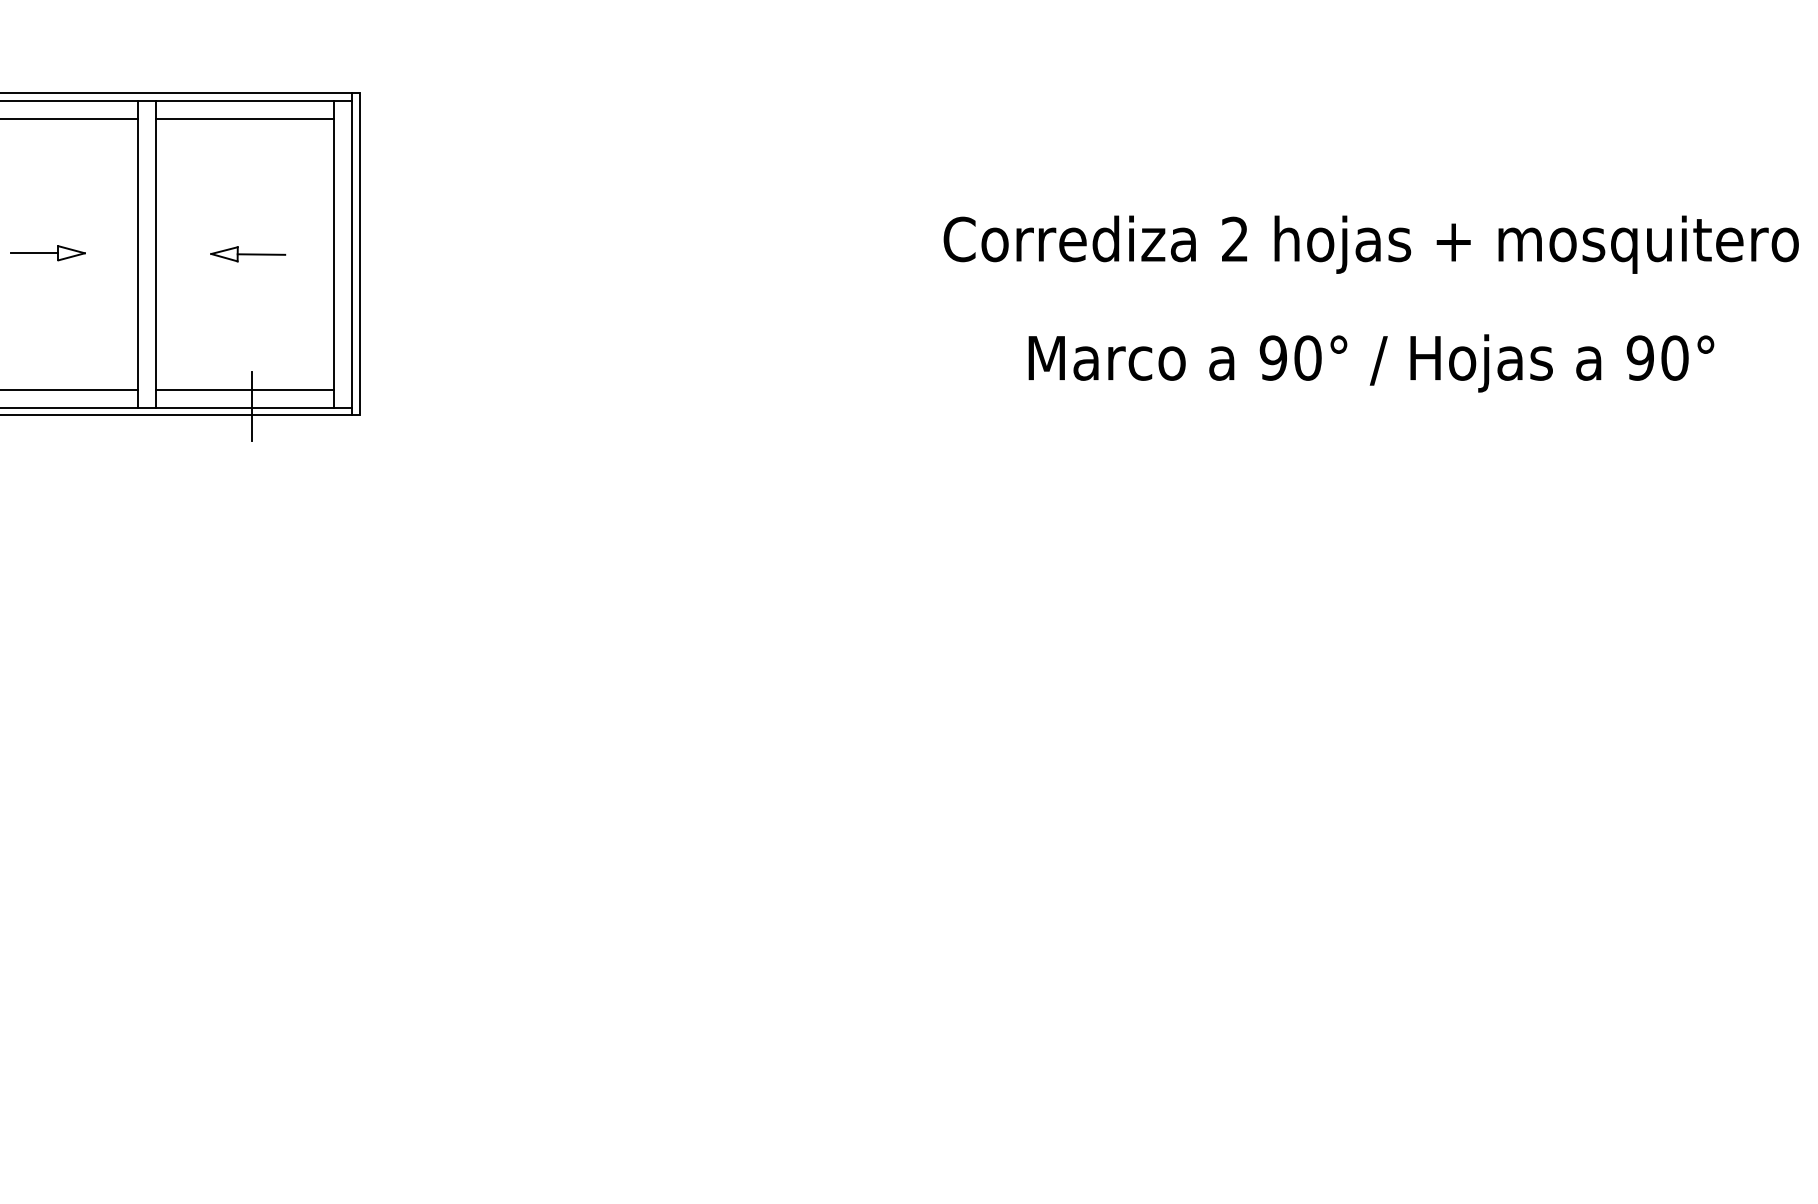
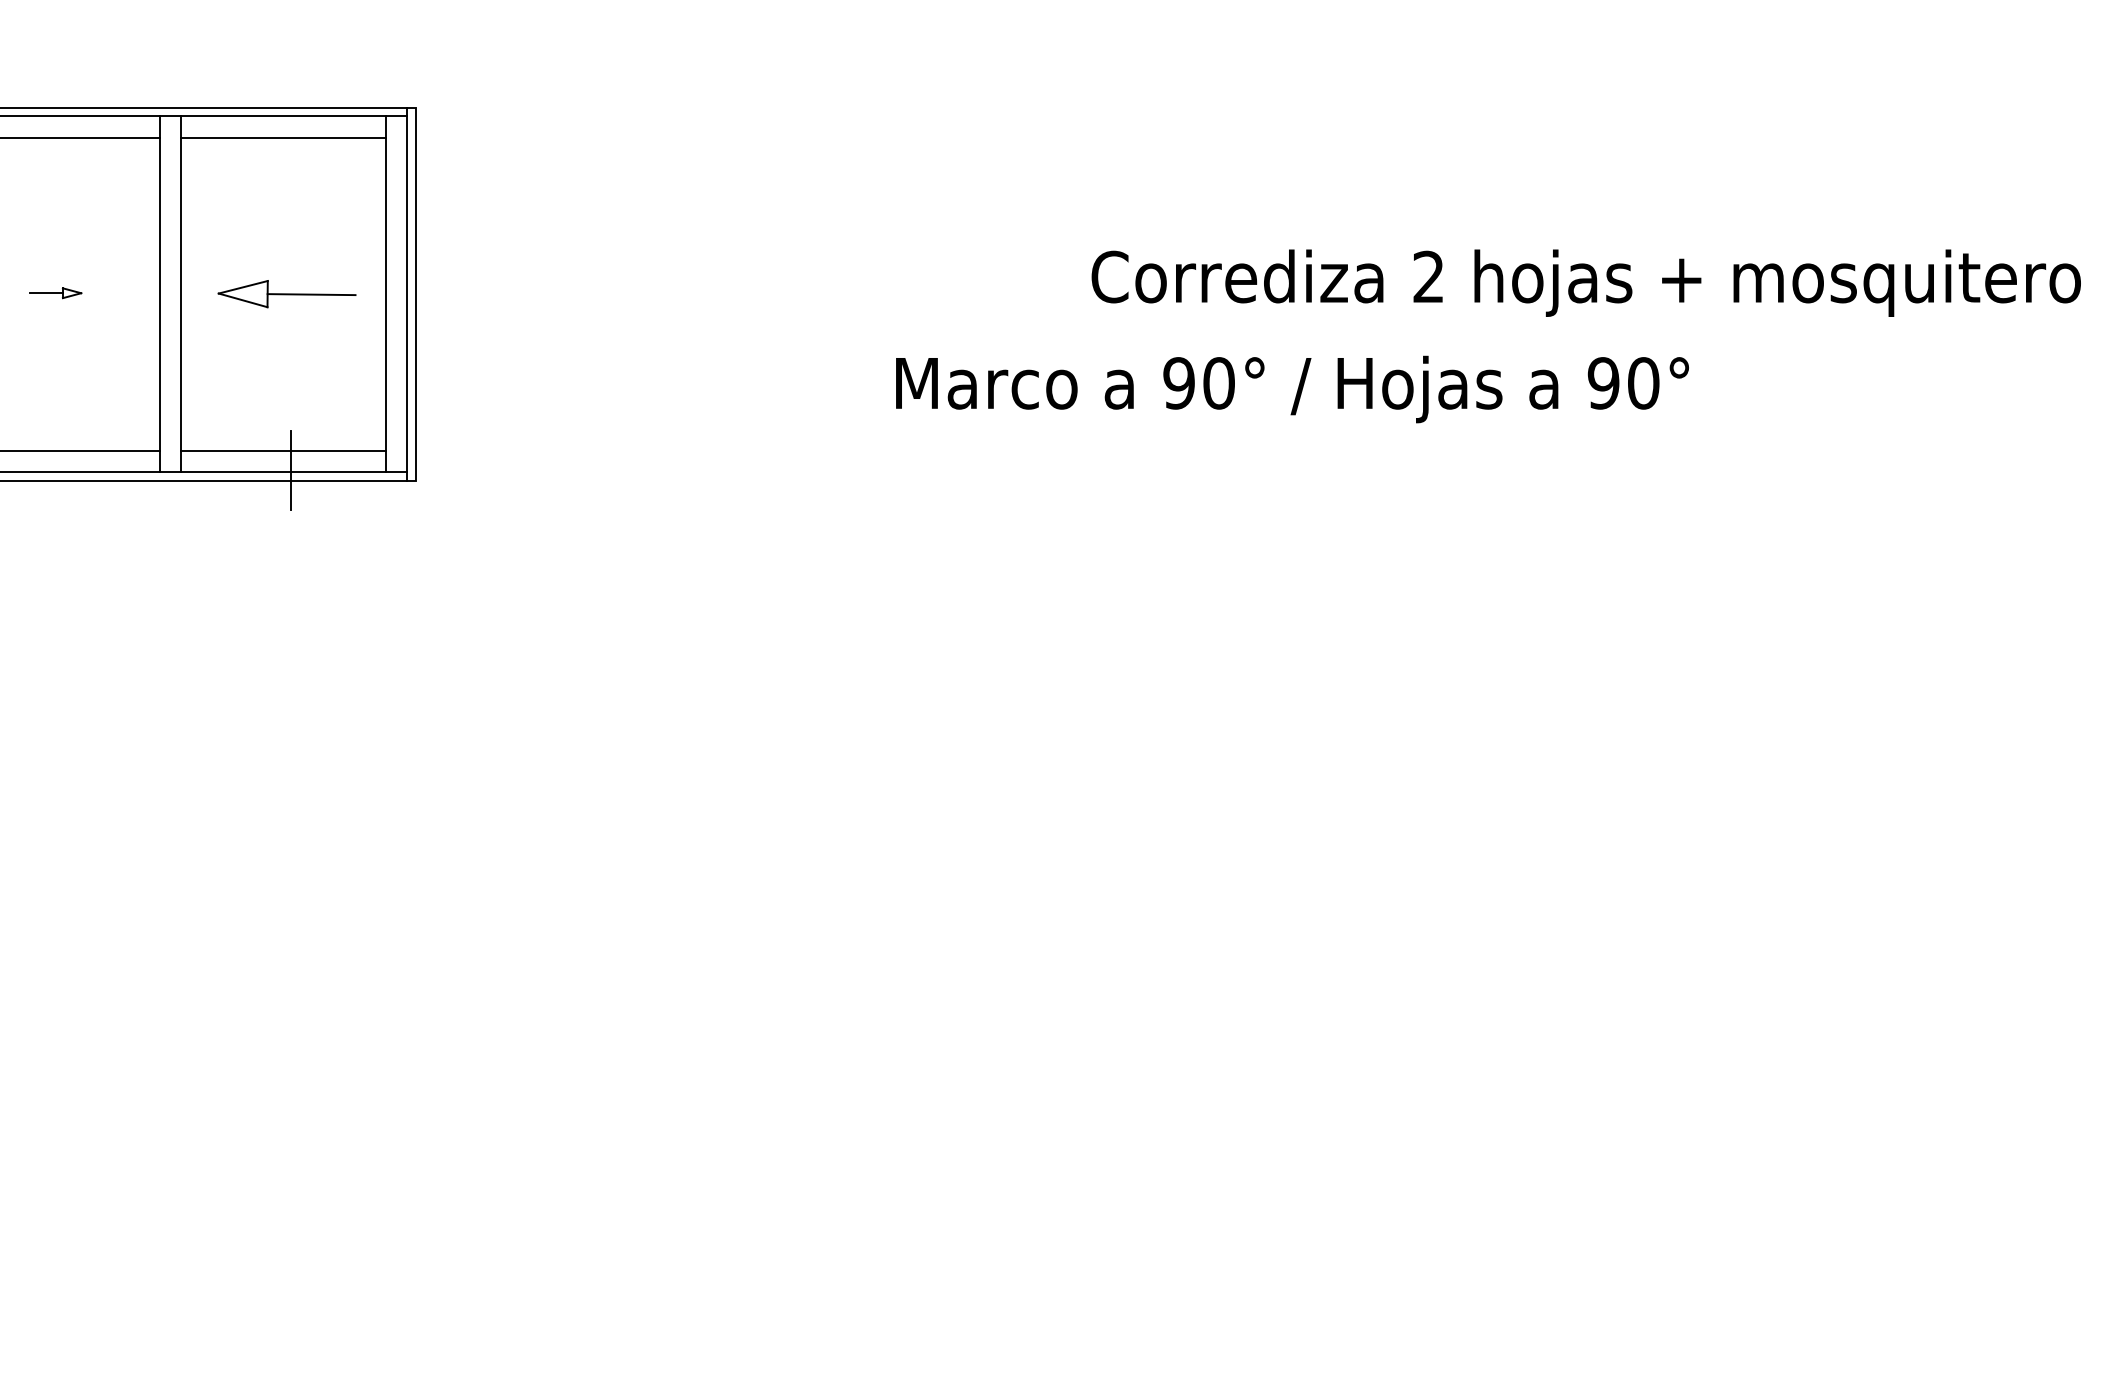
part: (48, 253) -> (55, 293), size x0.6
part: (247, 254) -> (286, 294), size x1.6
text: (1371, 363) -> (1292, 389), moved

